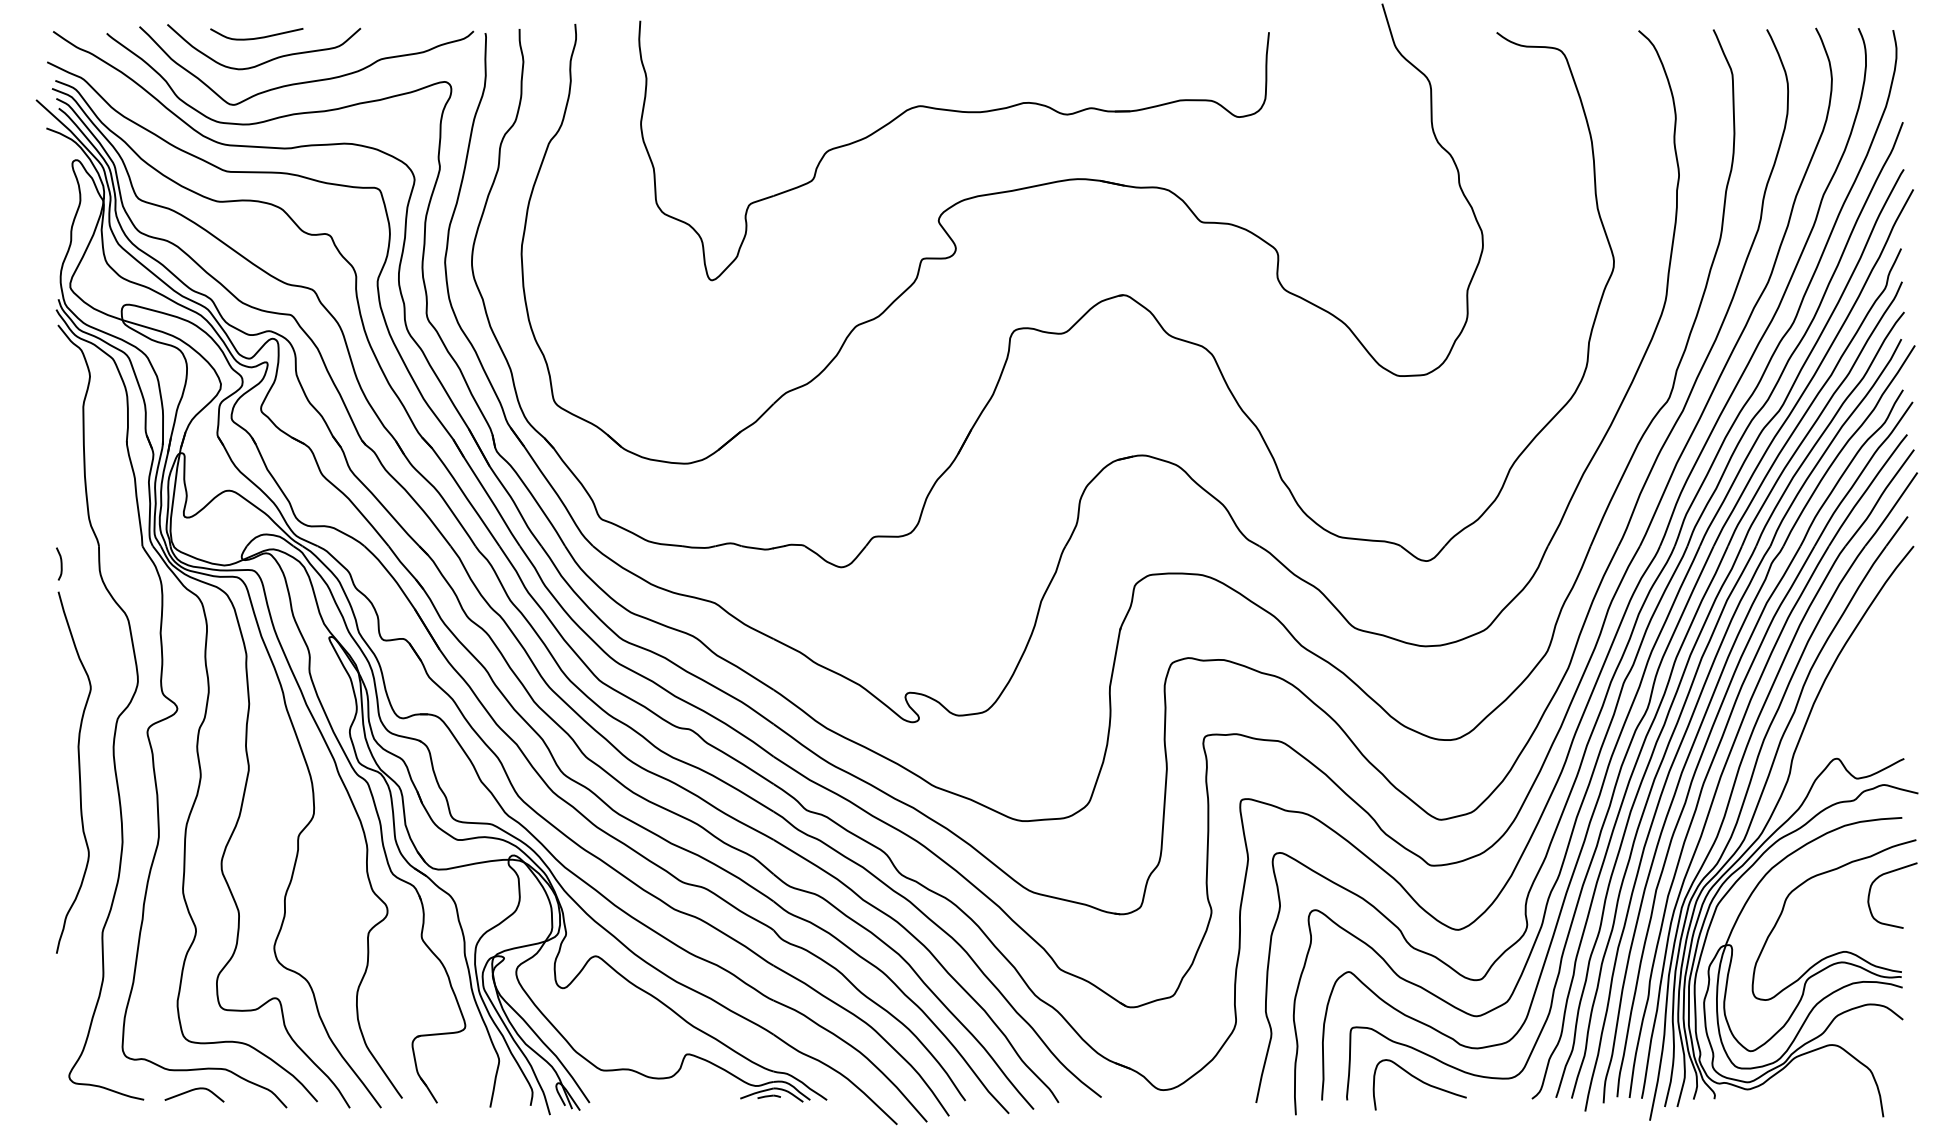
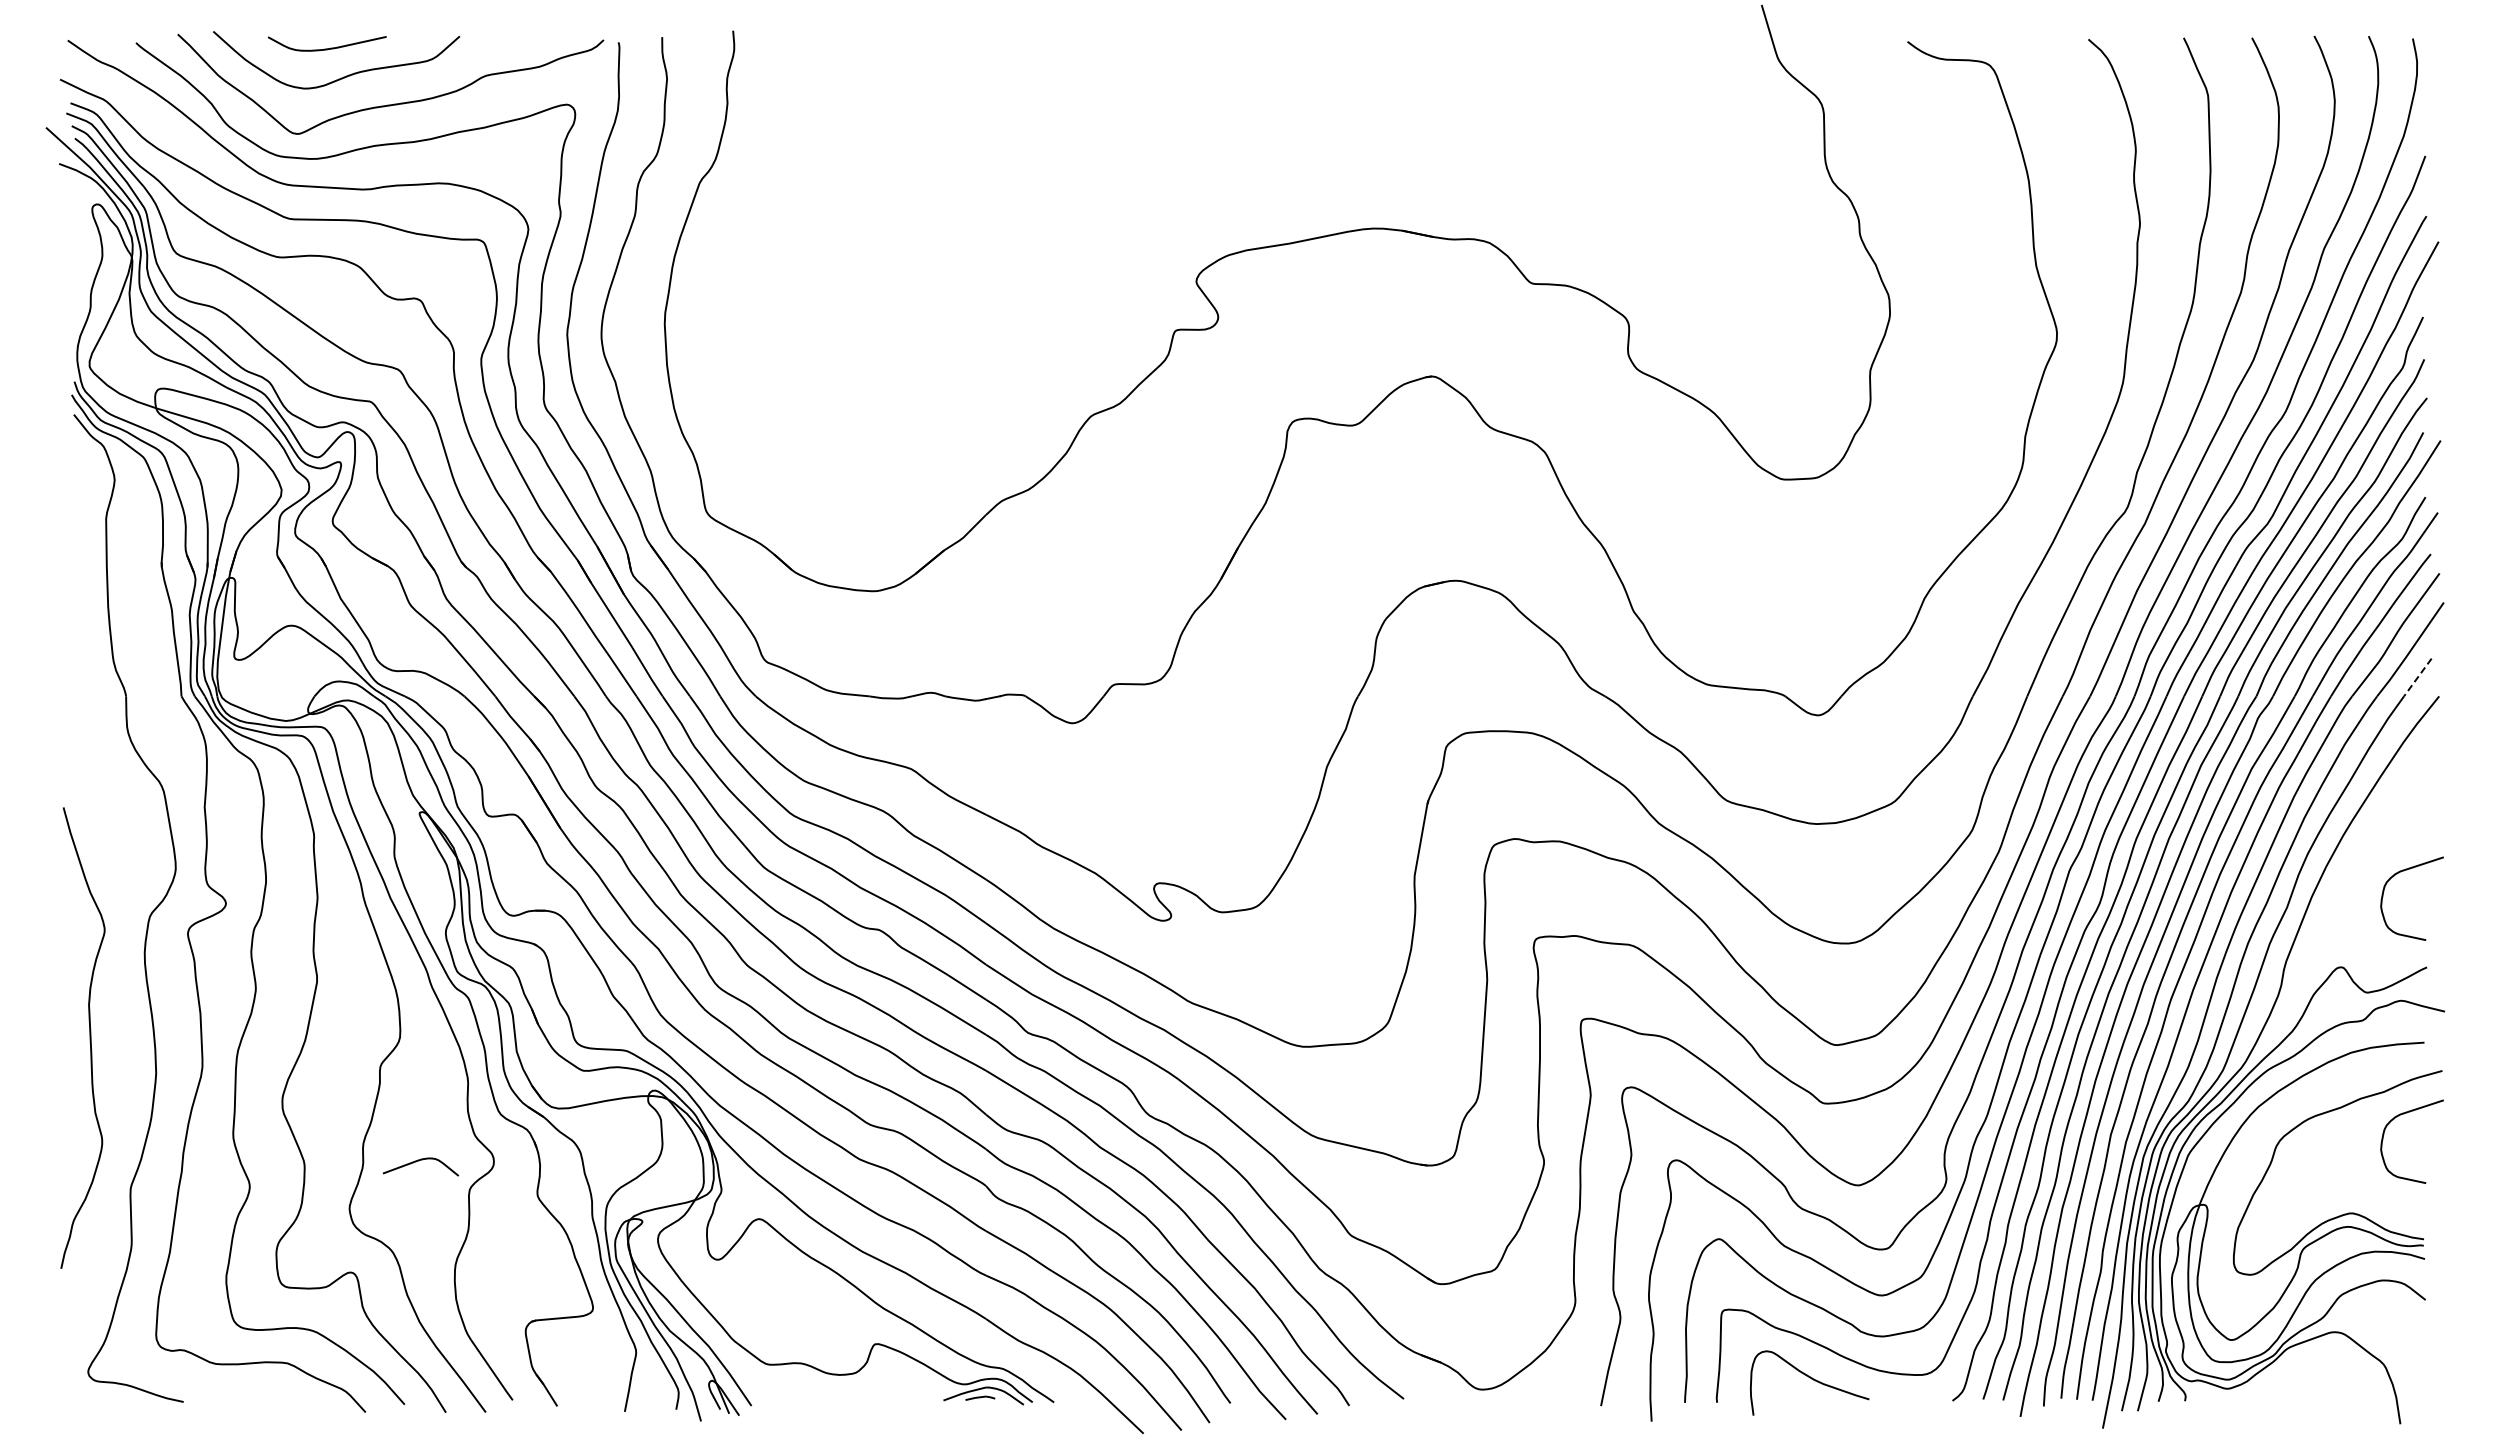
part: (958, 112) -> (1221, 143), removed
line: (1896, 531) -> (2417, 677), solid -> dashed
curve: (60, 564) -> (77, 719), removed
curve: (1881, 685) -> (2397, 874), added
curve: (78, 772) -> (89, 1037), moved
curve: (193, 1090) -> (419, 1161), moved

